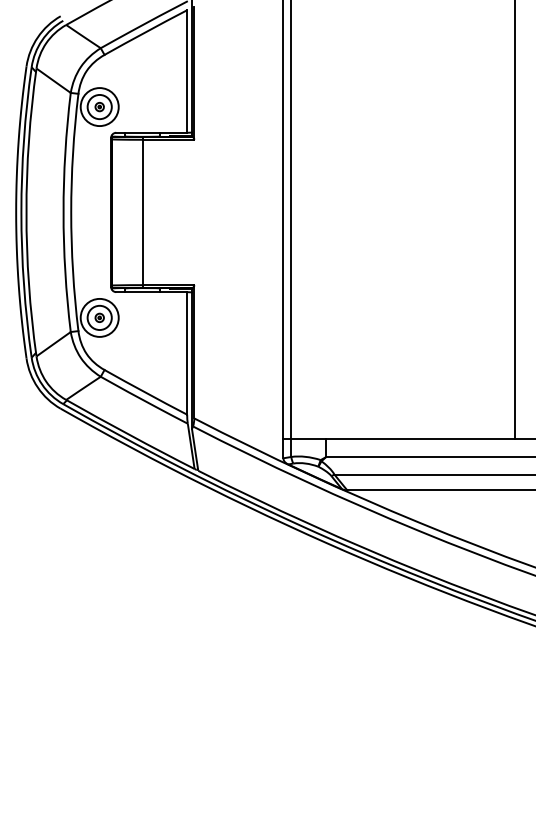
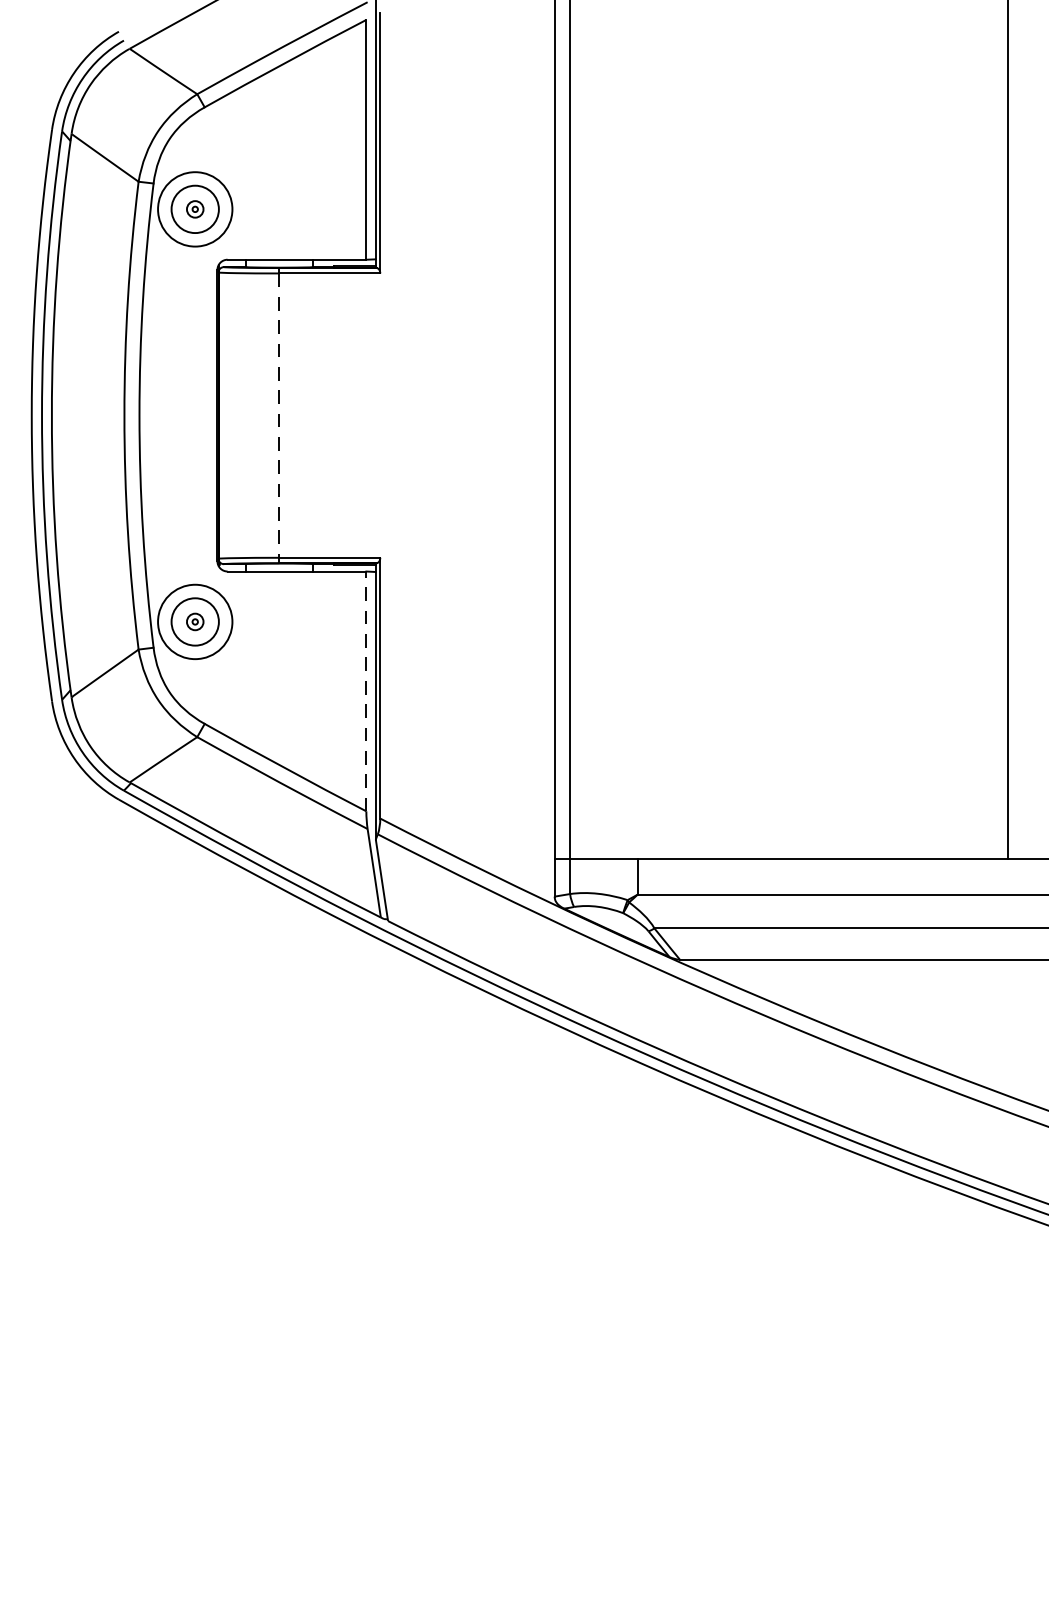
line: (142, 212) -> (278, 415), solid -> dashed
line: (187, 352) -> (366, 689), solid -> dashed

